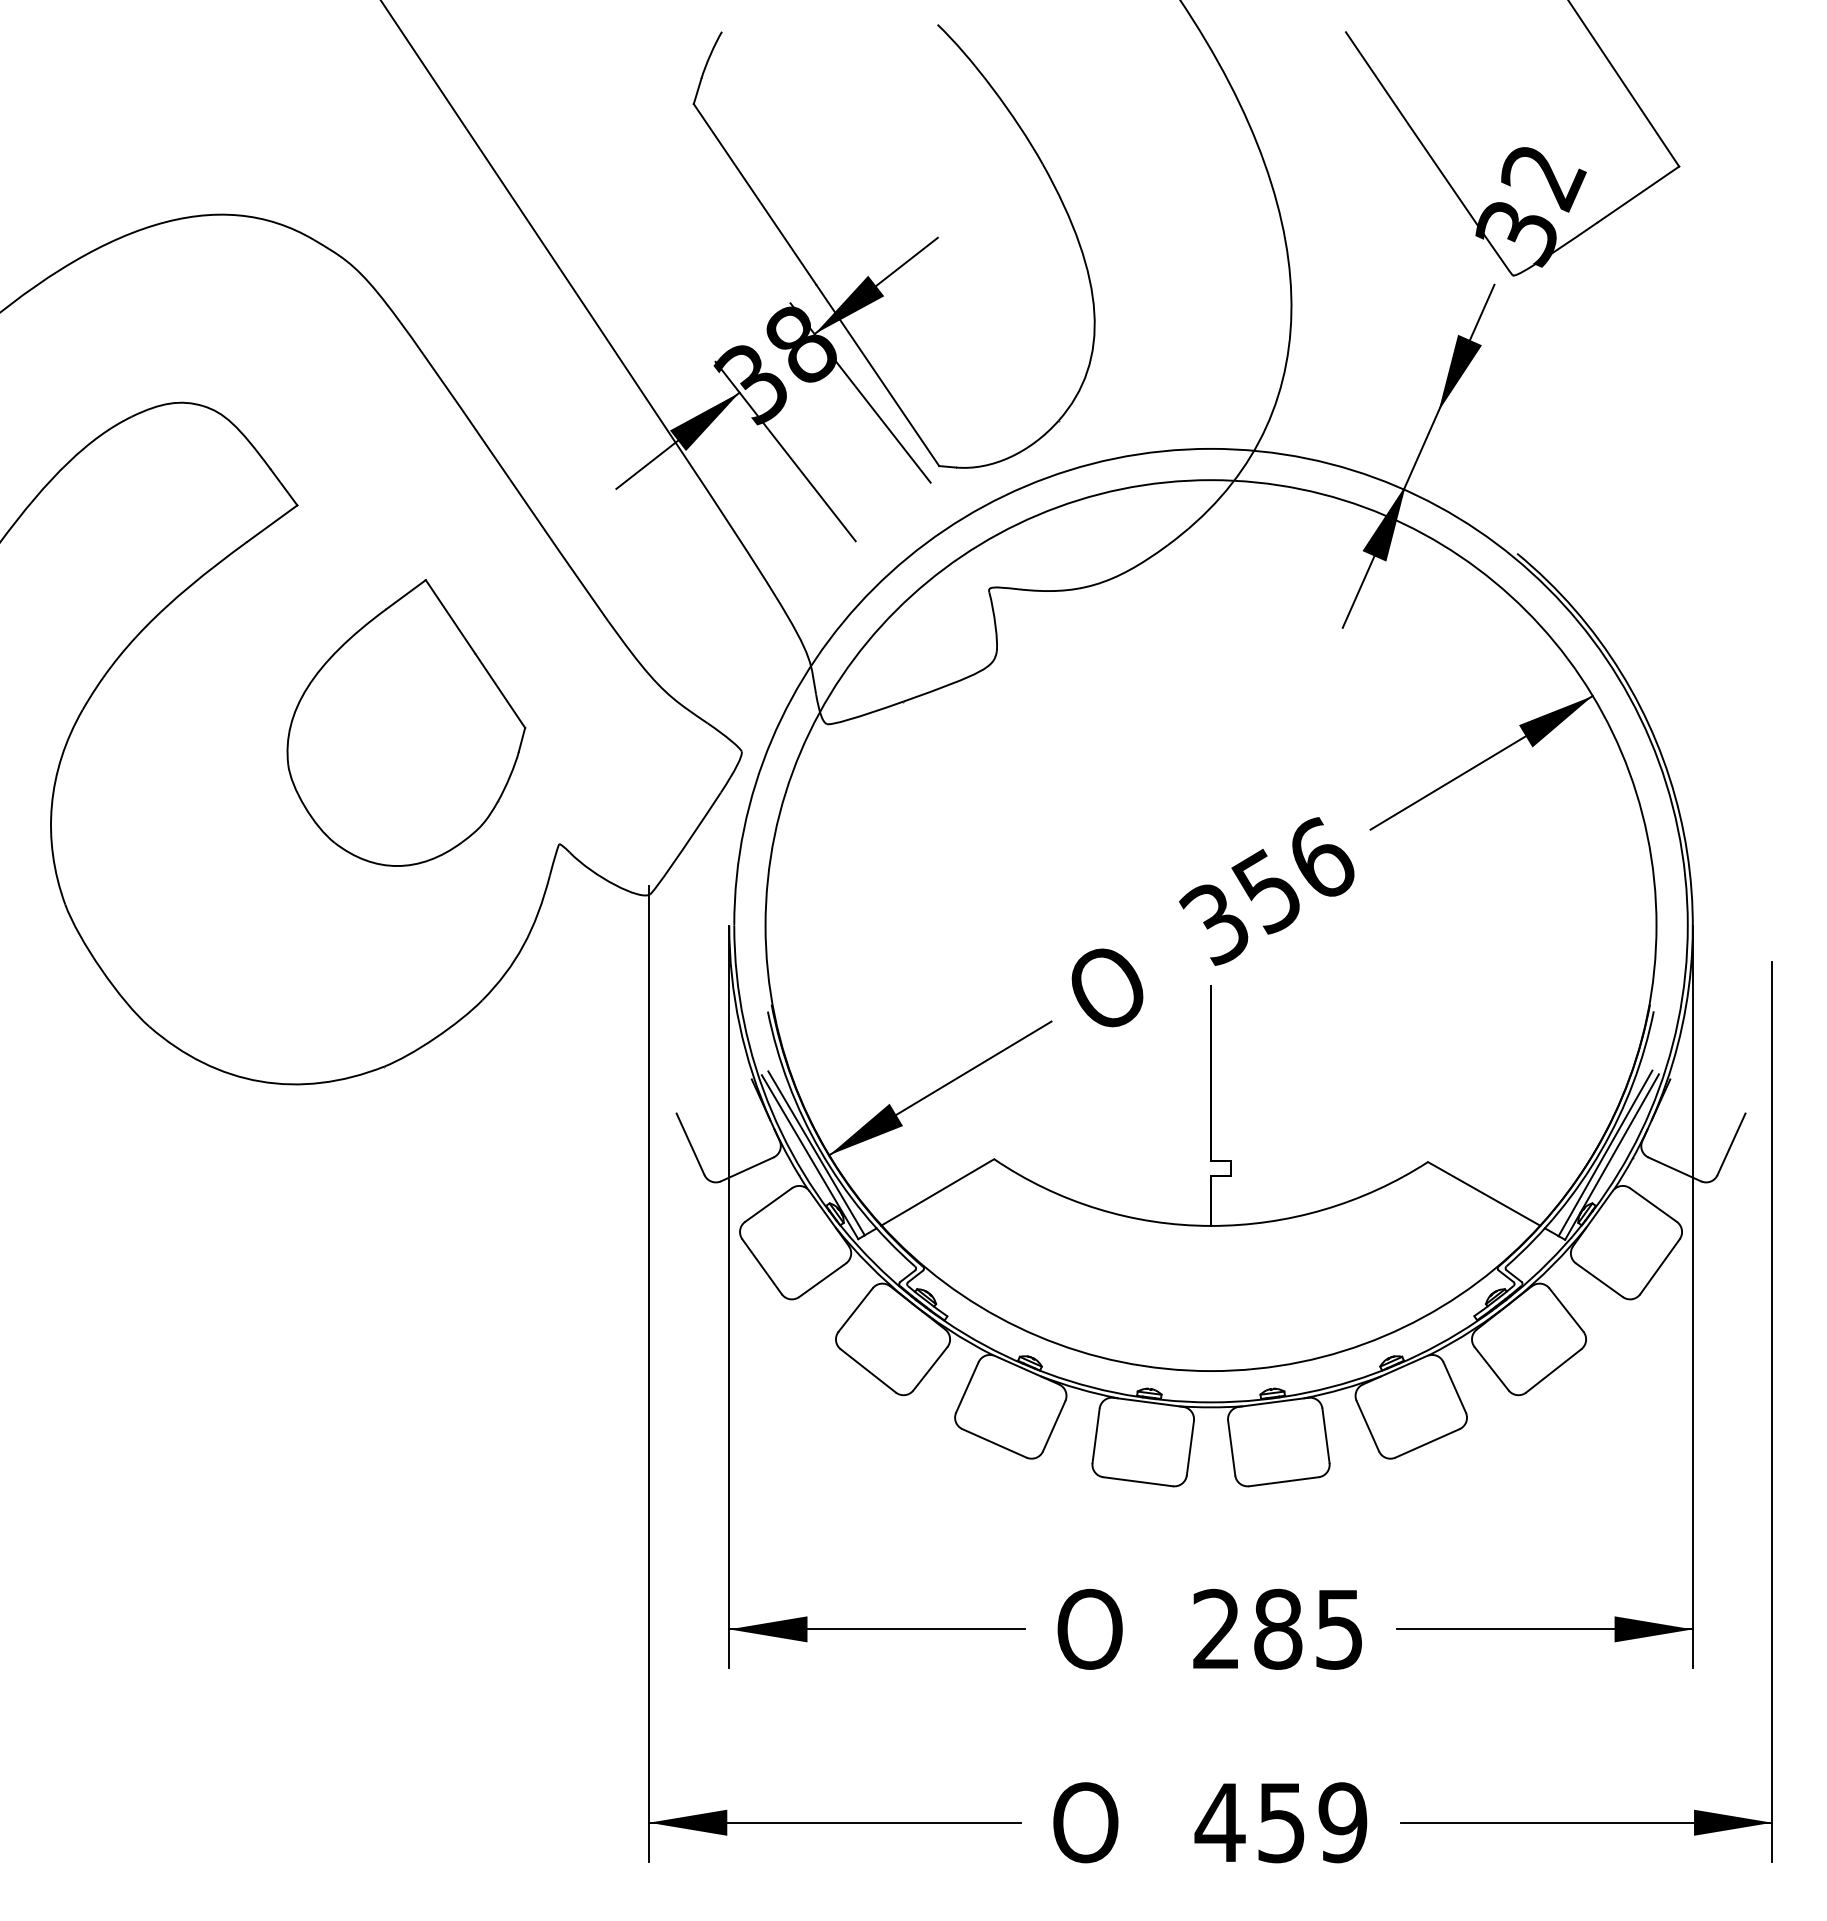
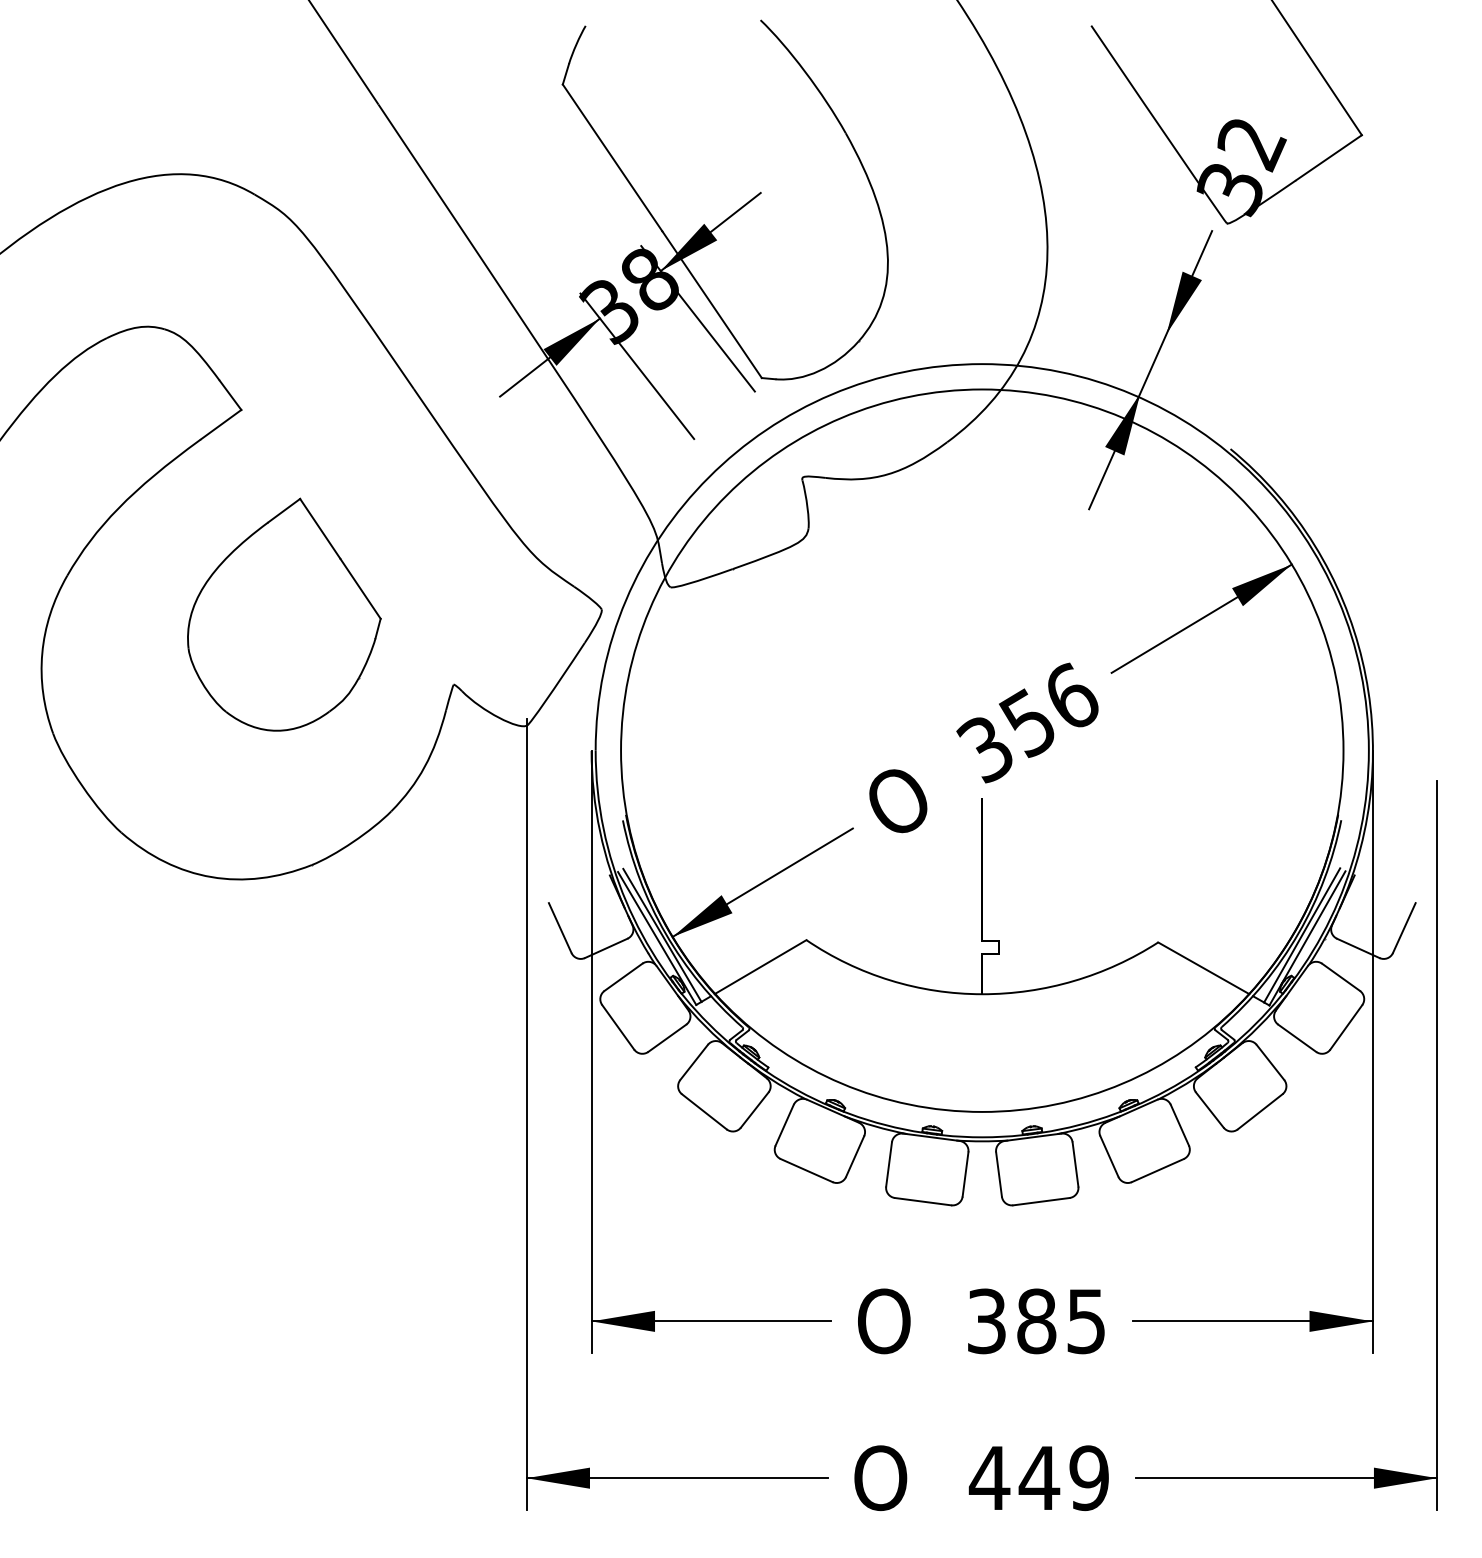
part: (406, 722) -> (284, 614), moved
text: (1216, 1629) -> (986, 1321), 285 -> 385
text: (1281, 1823) -> (1039, 1478), 459 -> 449

